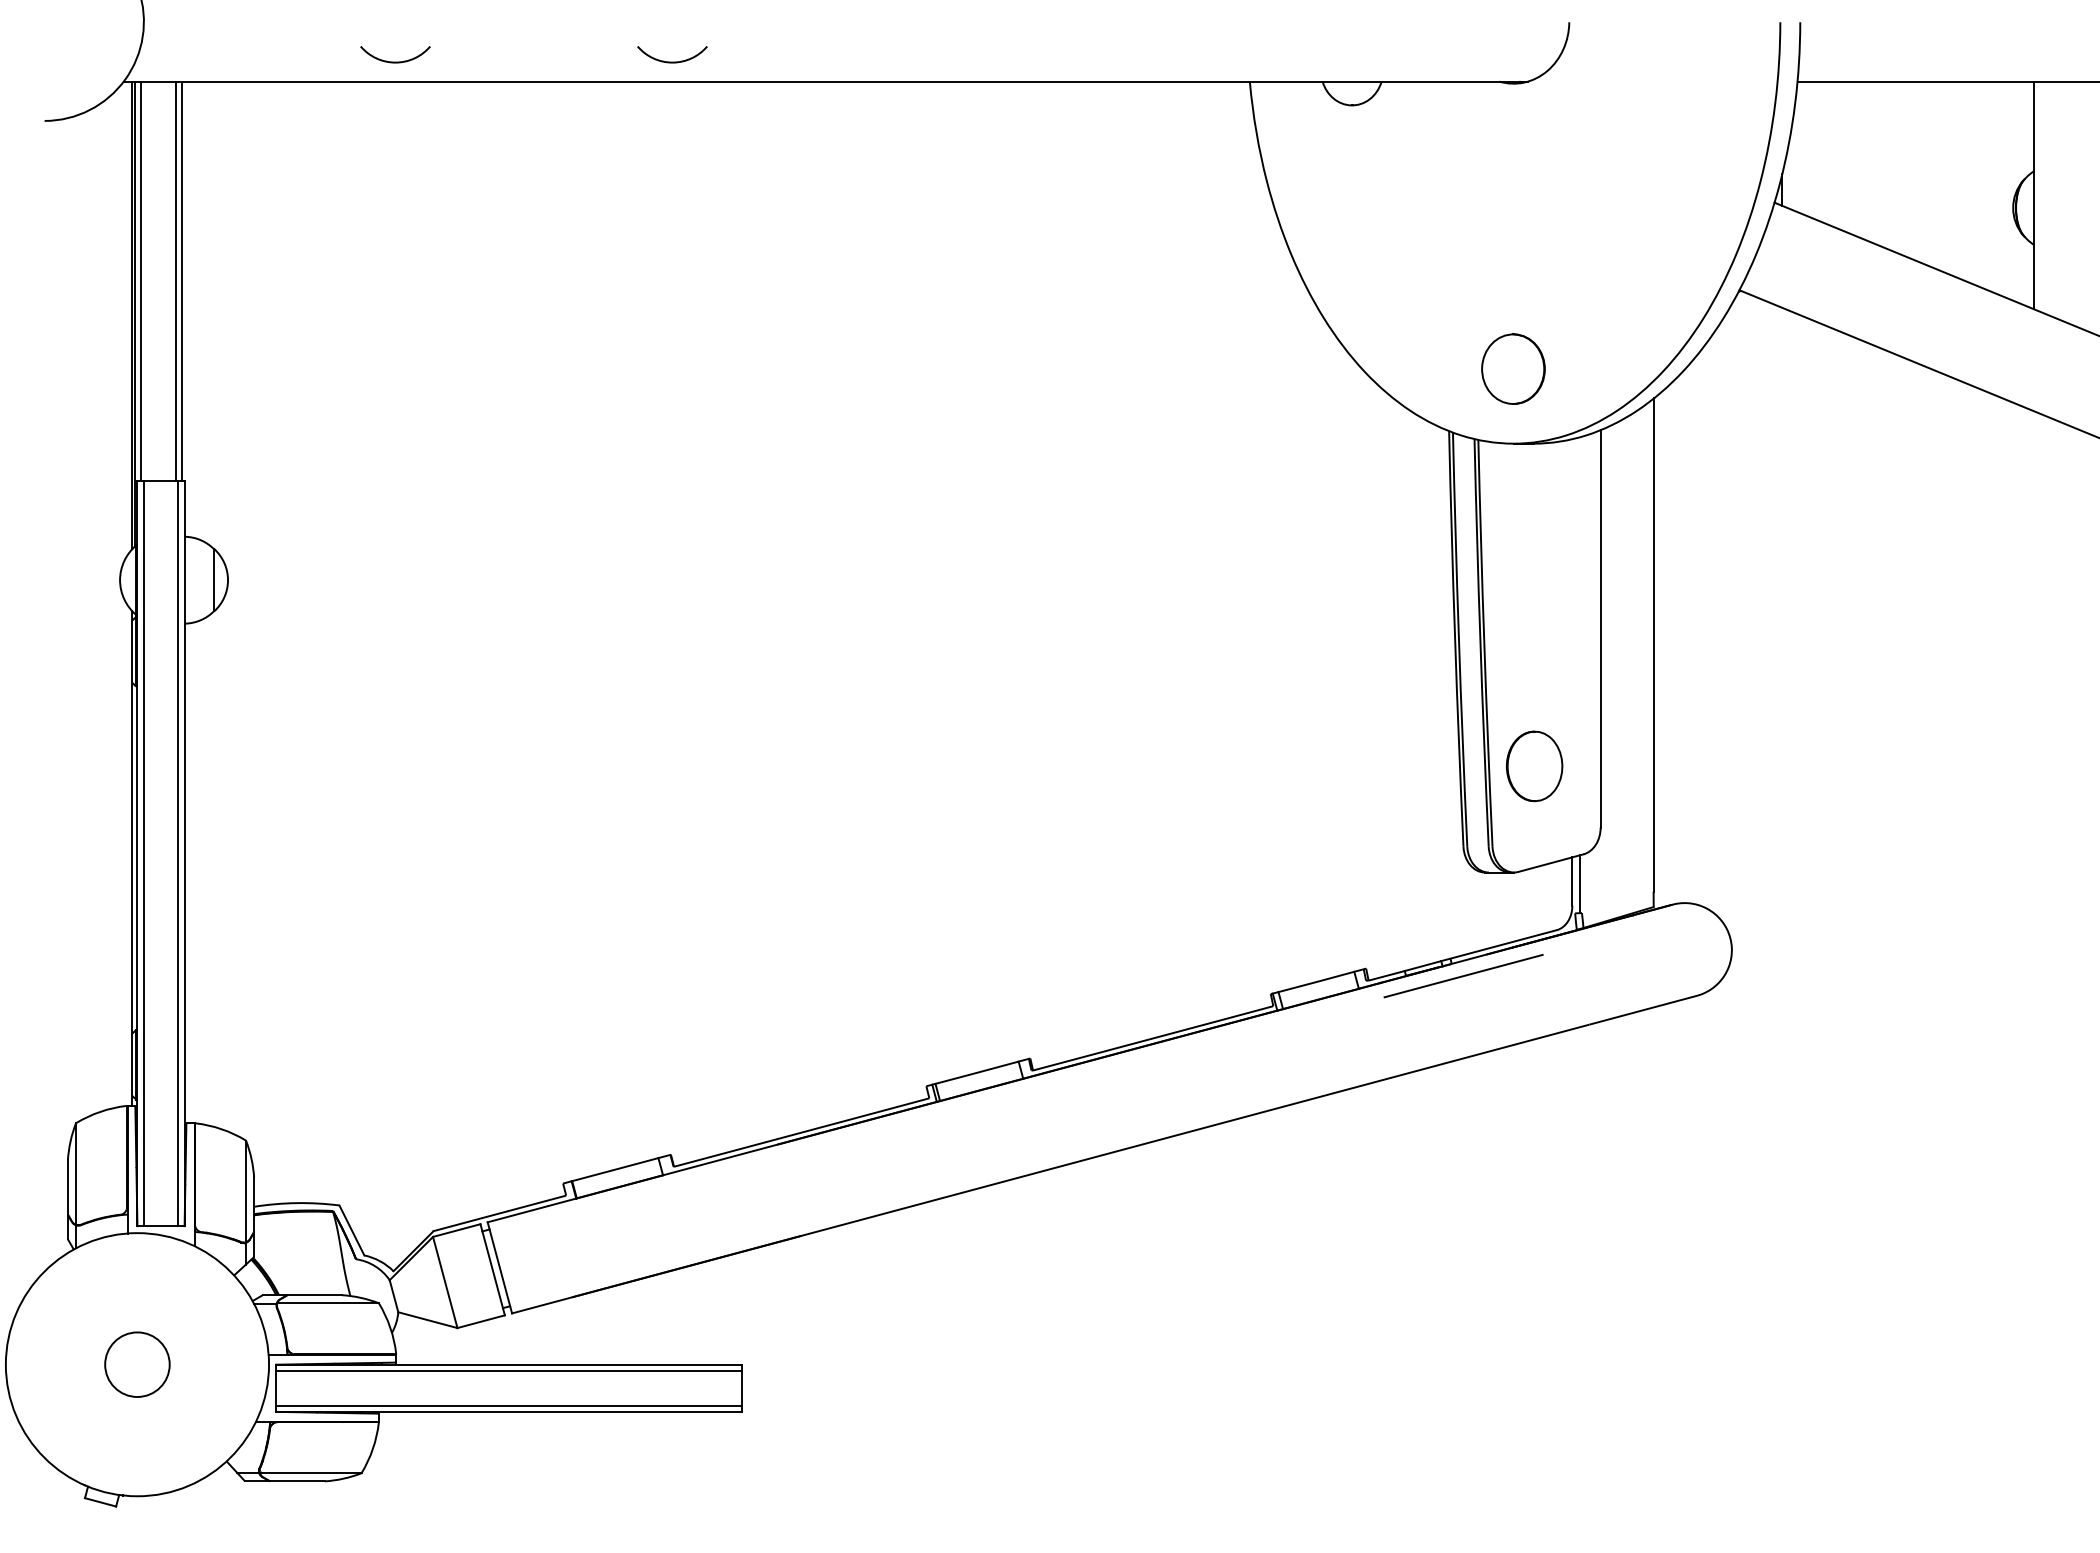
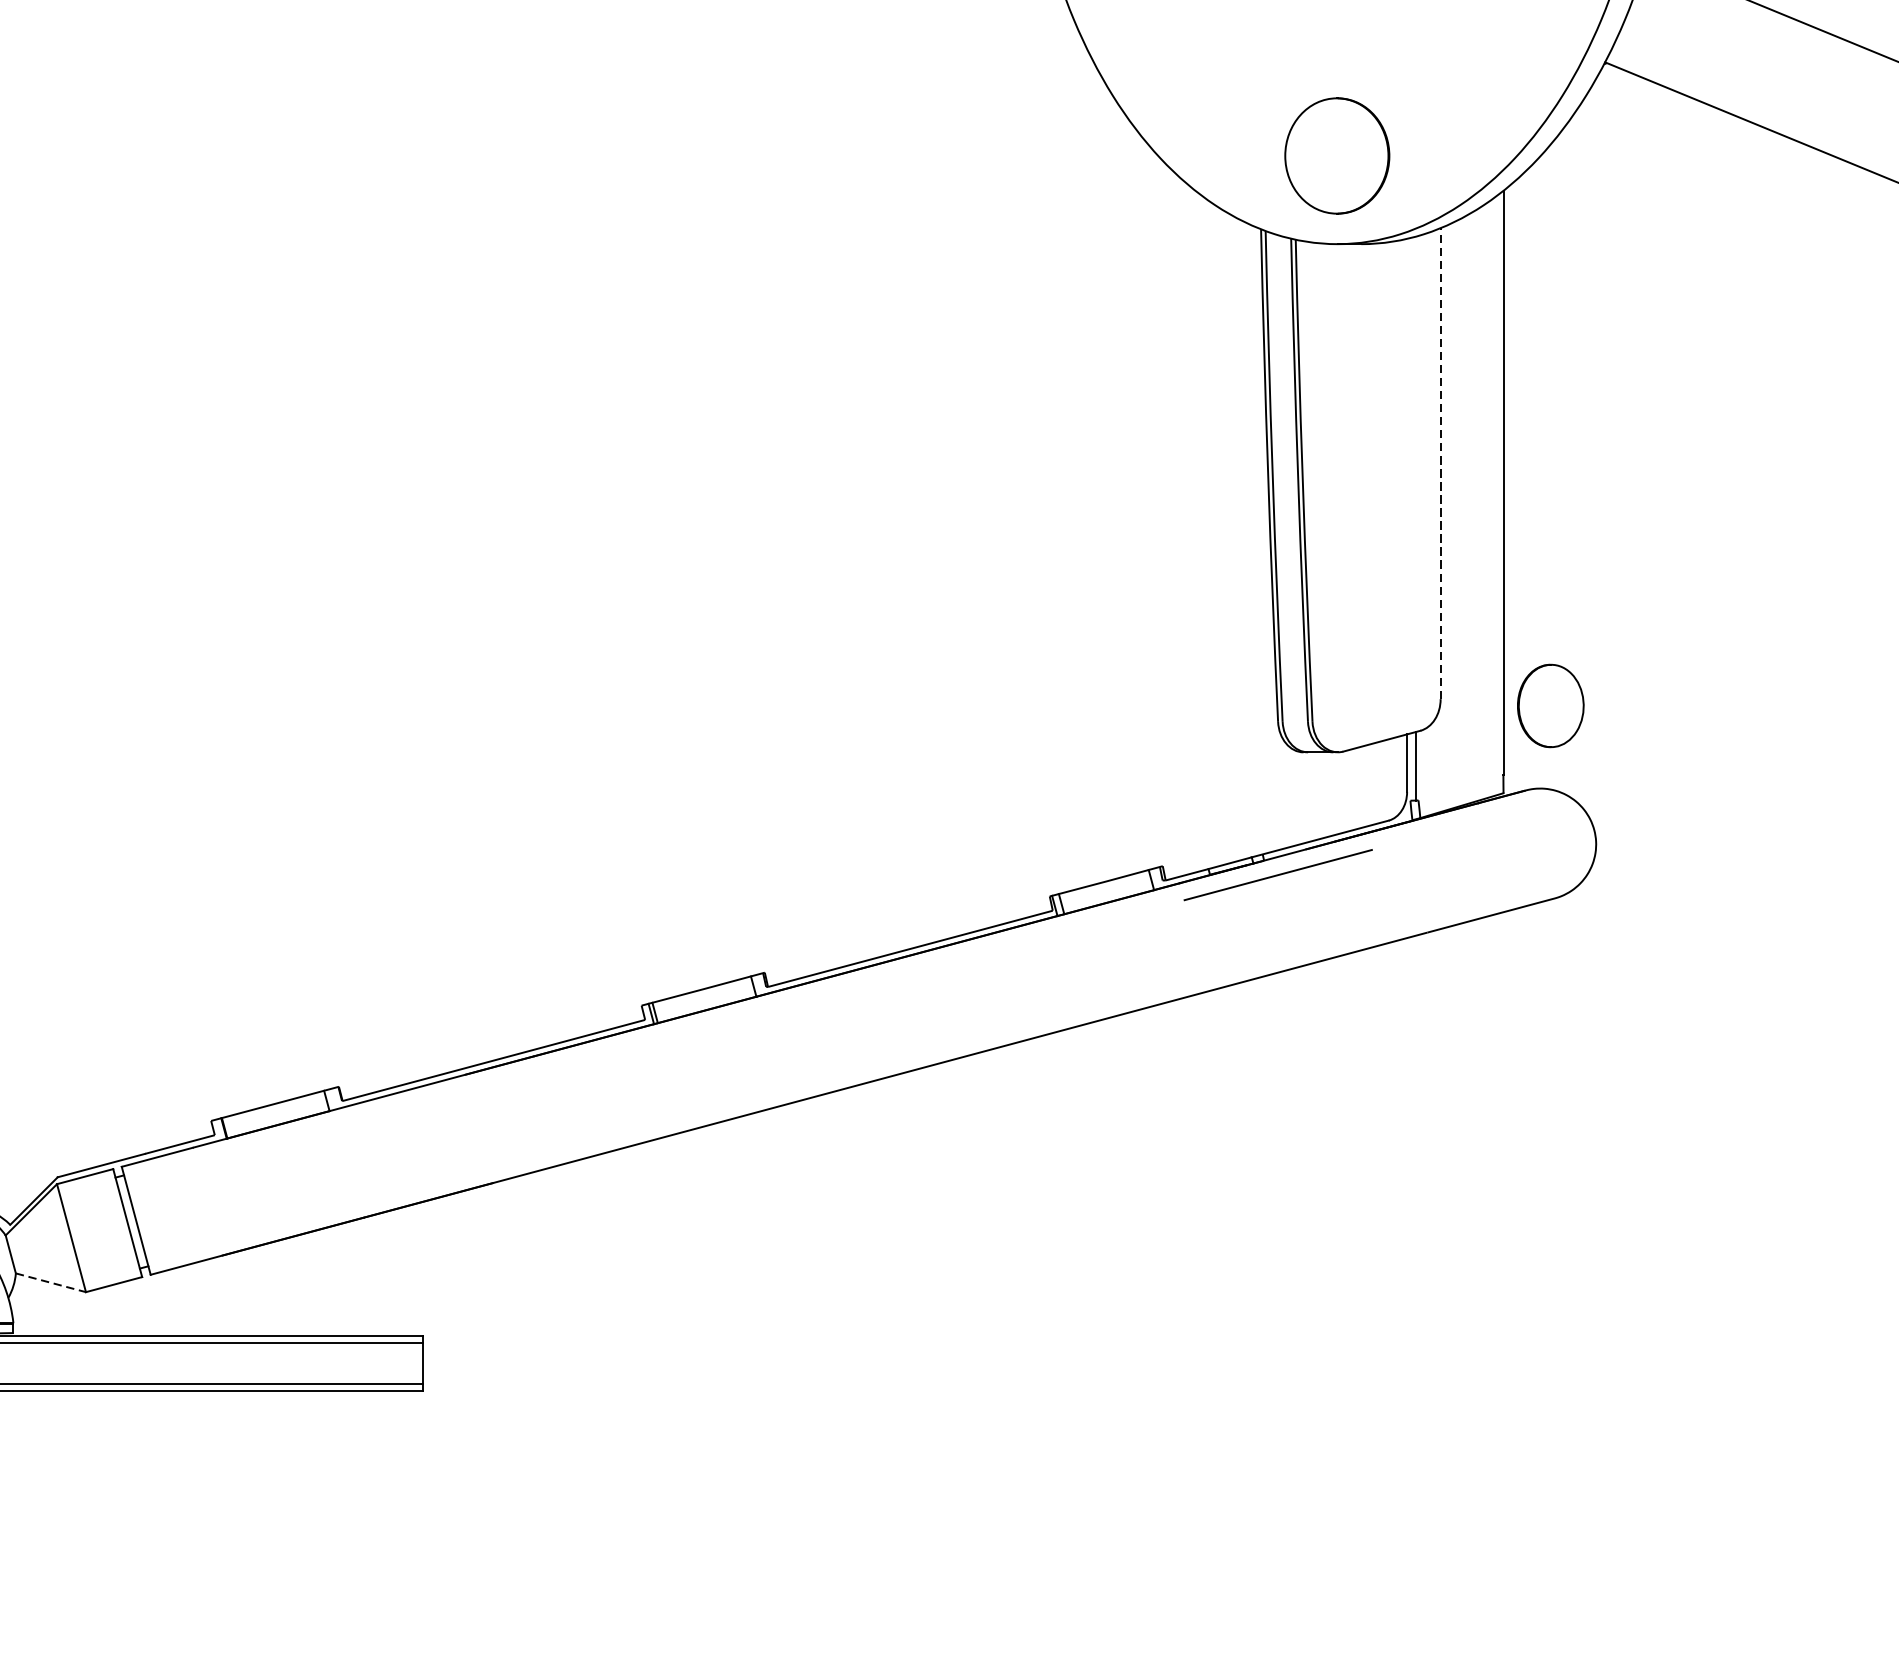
part: (1513, 368) -> (1337, 155), size x1.4
line: (1600, 628) -> (1440, 463), solid -> dashed
part: (1534, 766) -> (1550, 706), moved
line: (427, 1320) -> (50, 1283), solid -> dashed

